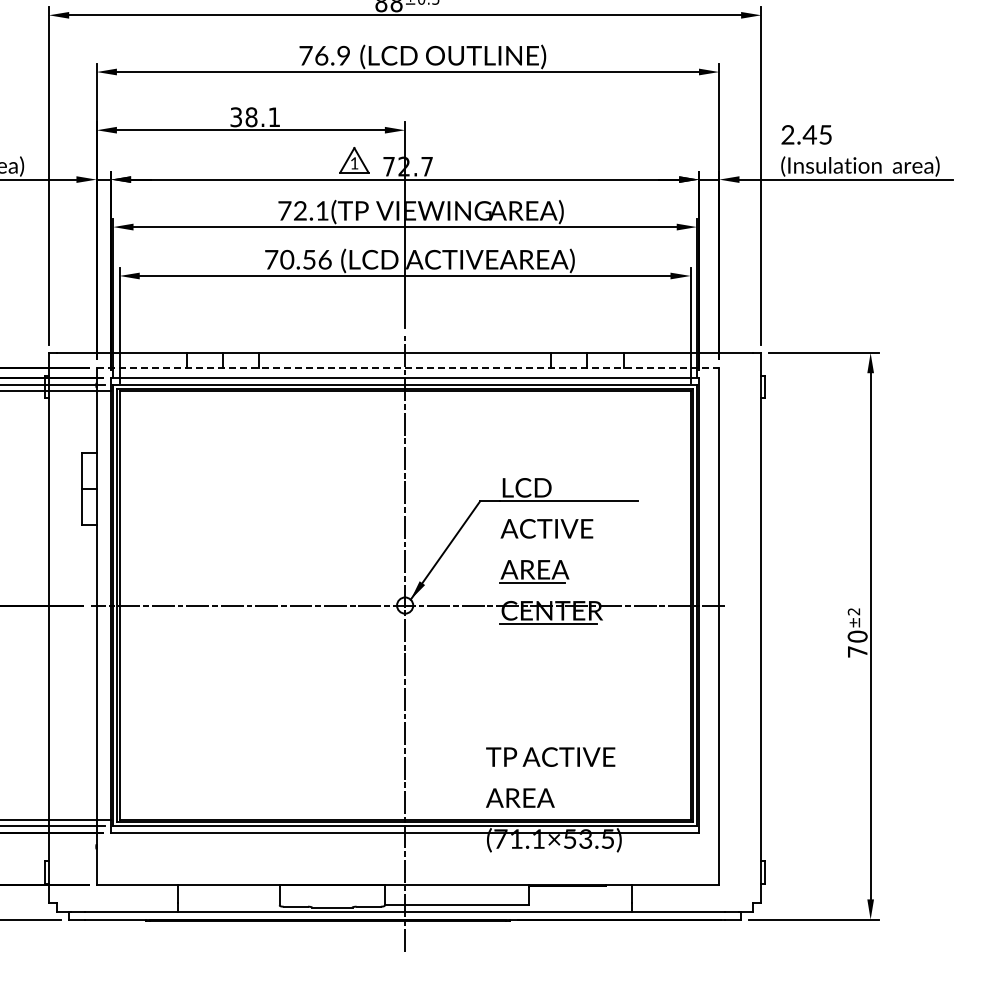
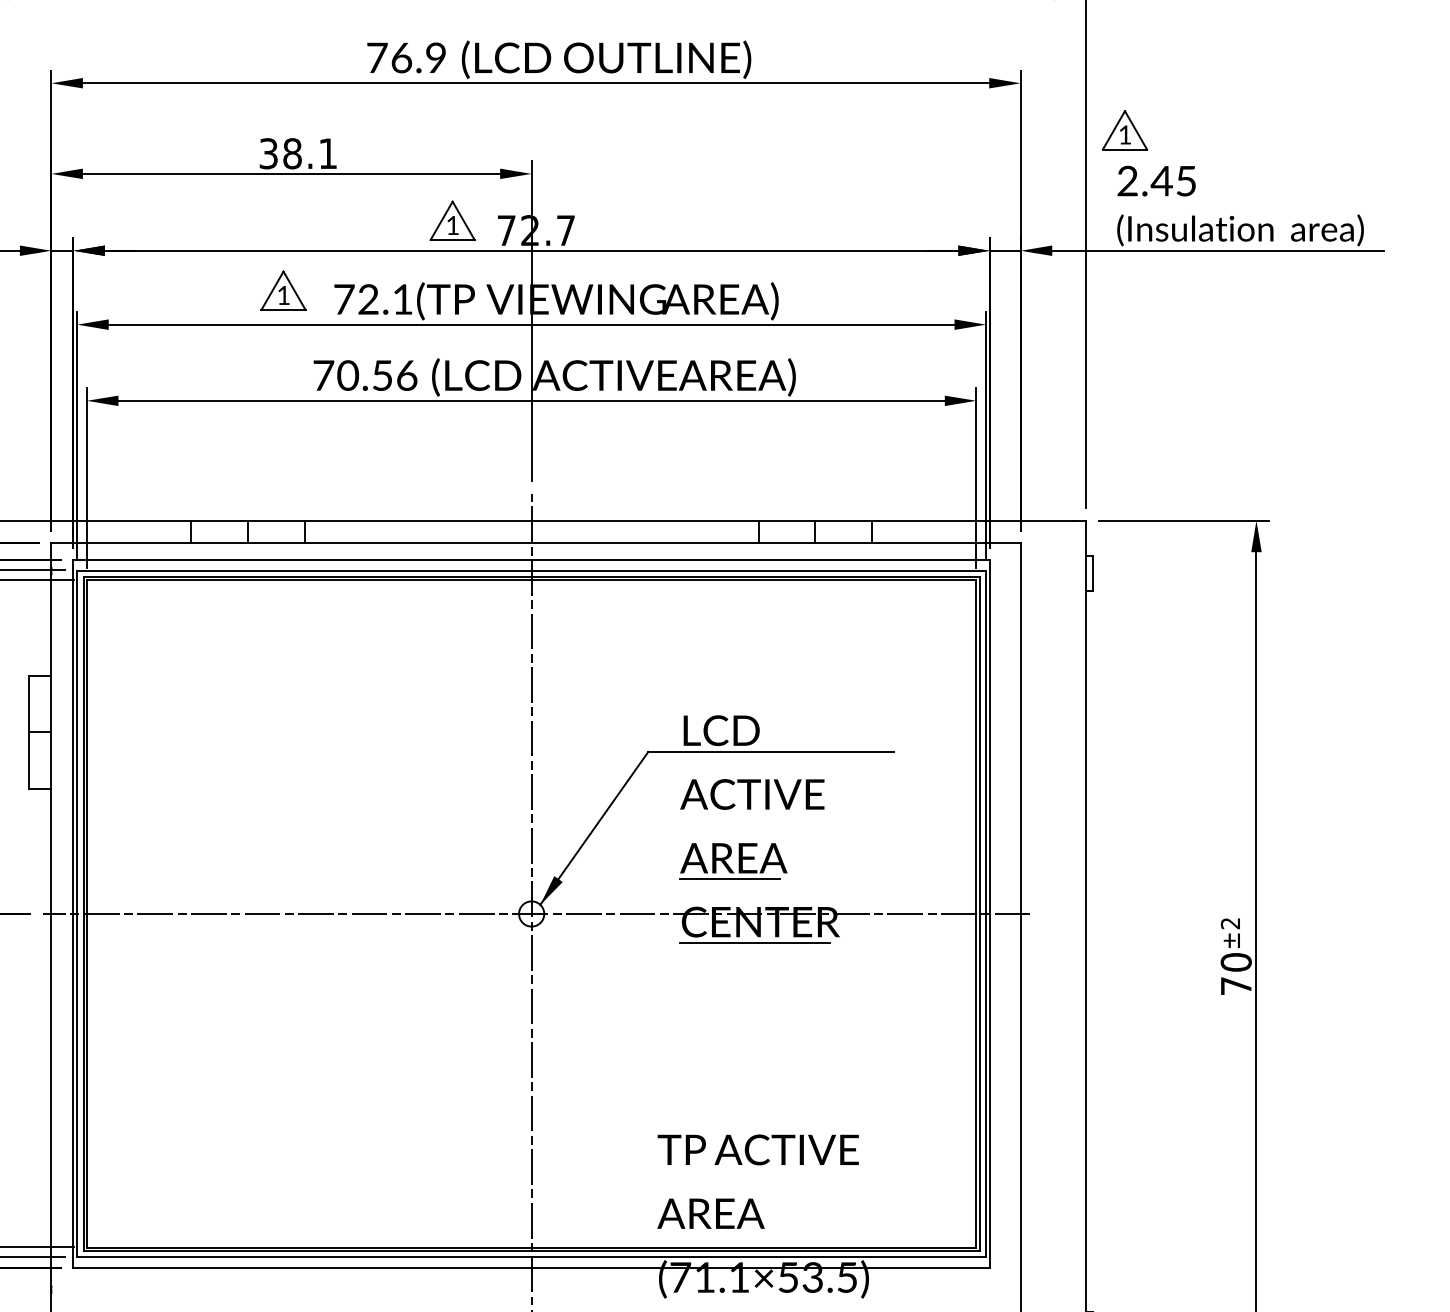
part: (786, 101) -> (1125, 129), added
part: (245, 204) -> (283, 289), added
line: (408, 367) -> (536, 543), dashed -> solid

